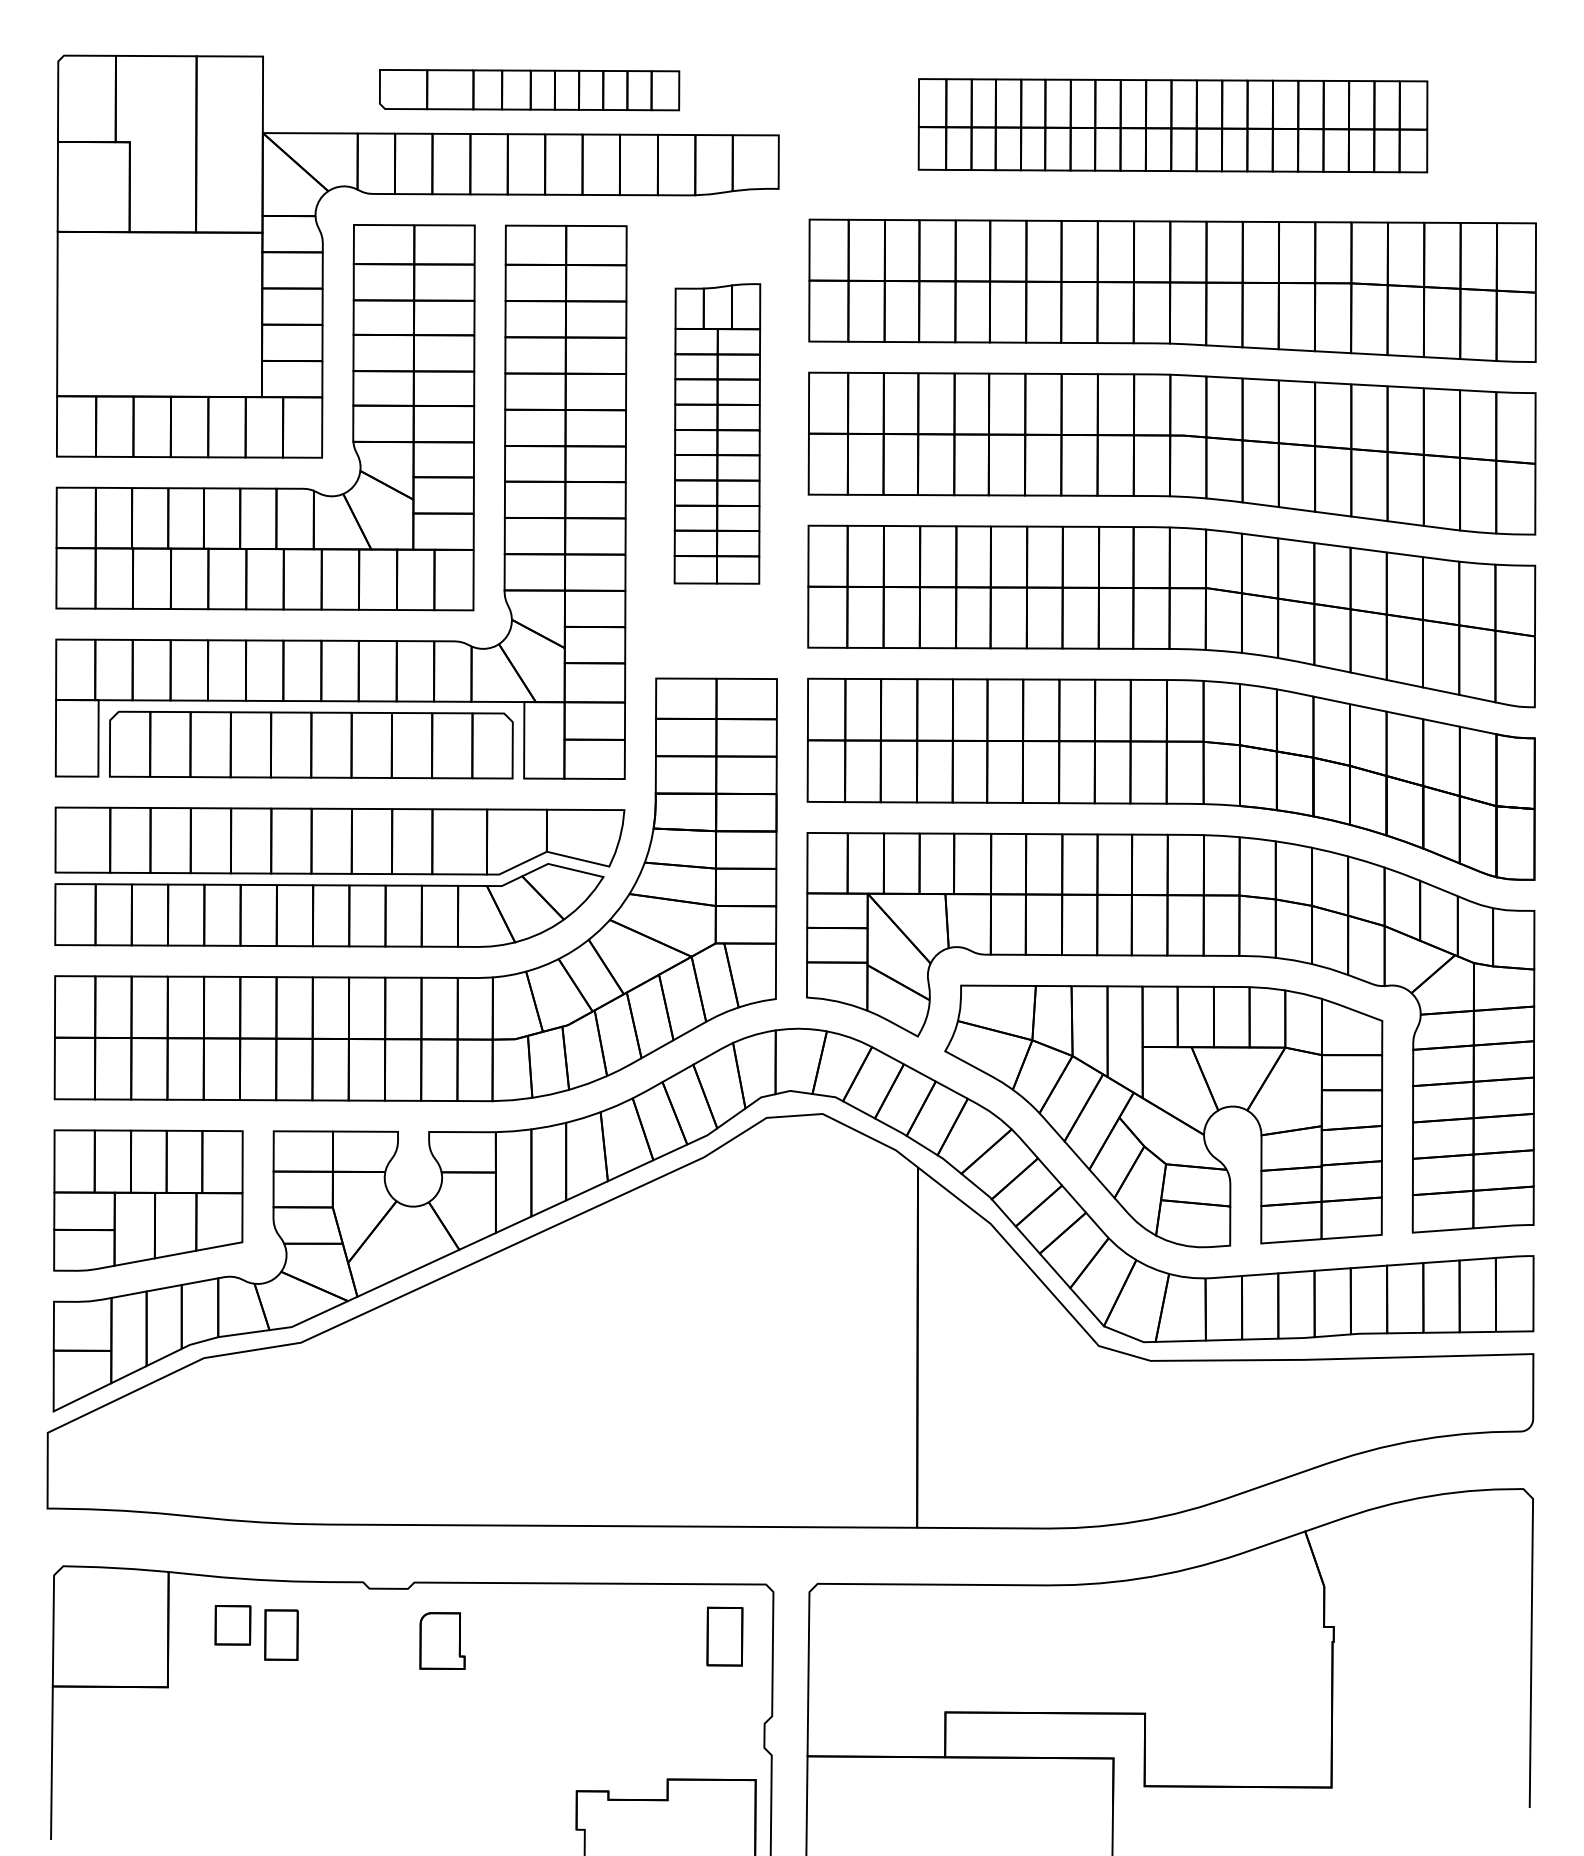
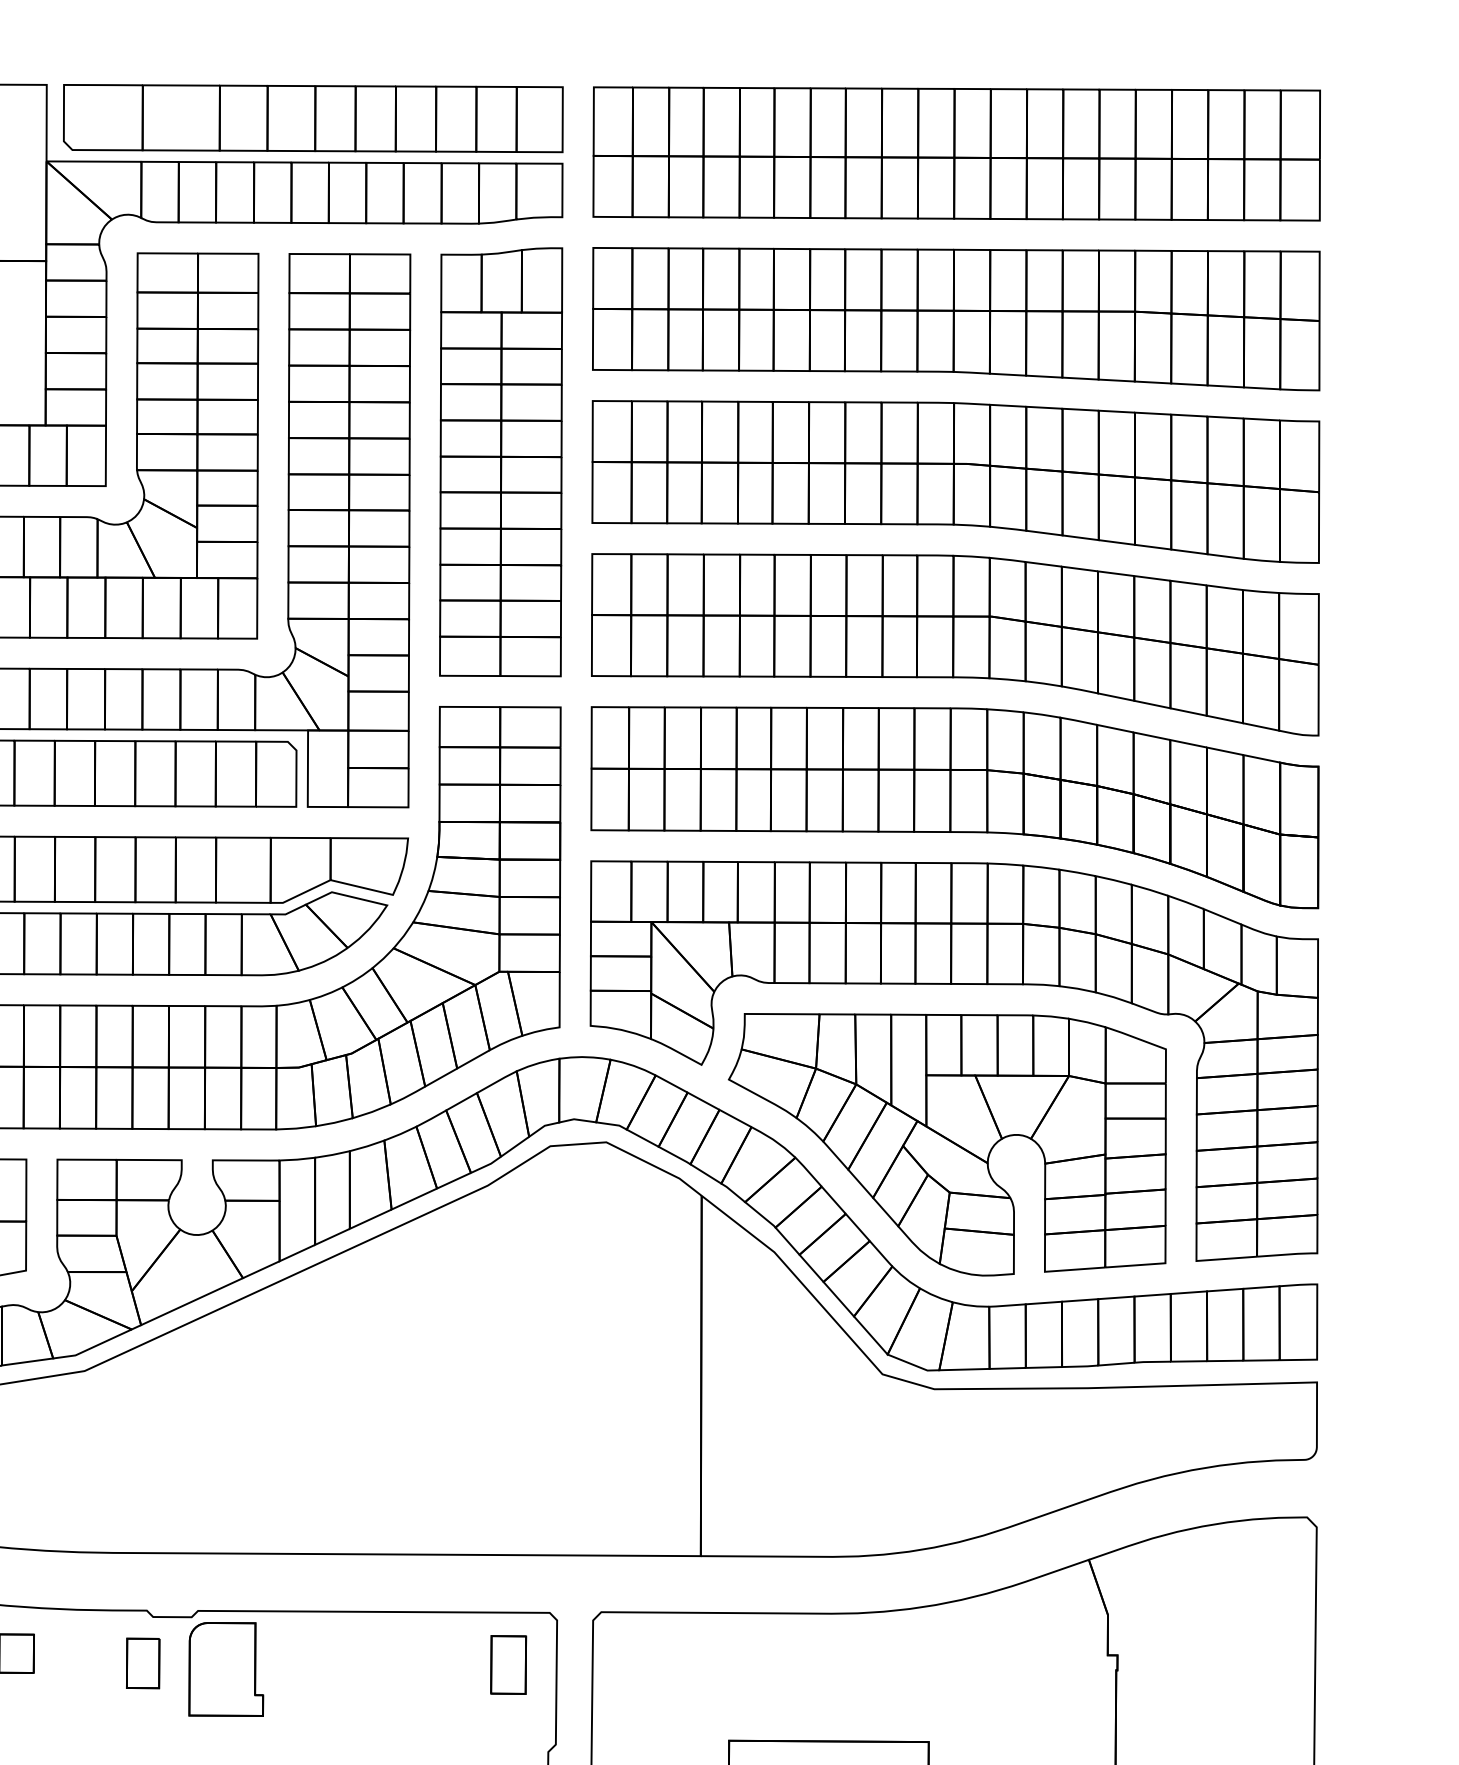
part: (529, 89) -> (313, 117), size x1.67
part: (1172, 125) -> (956, 153), size x1.43
part: (717, 433) -> (501, 461), size x1.43
part: (281, 1634) -> (143, 1662), moved
part: (442, 1640) -> (226, 1668), size x1.67

